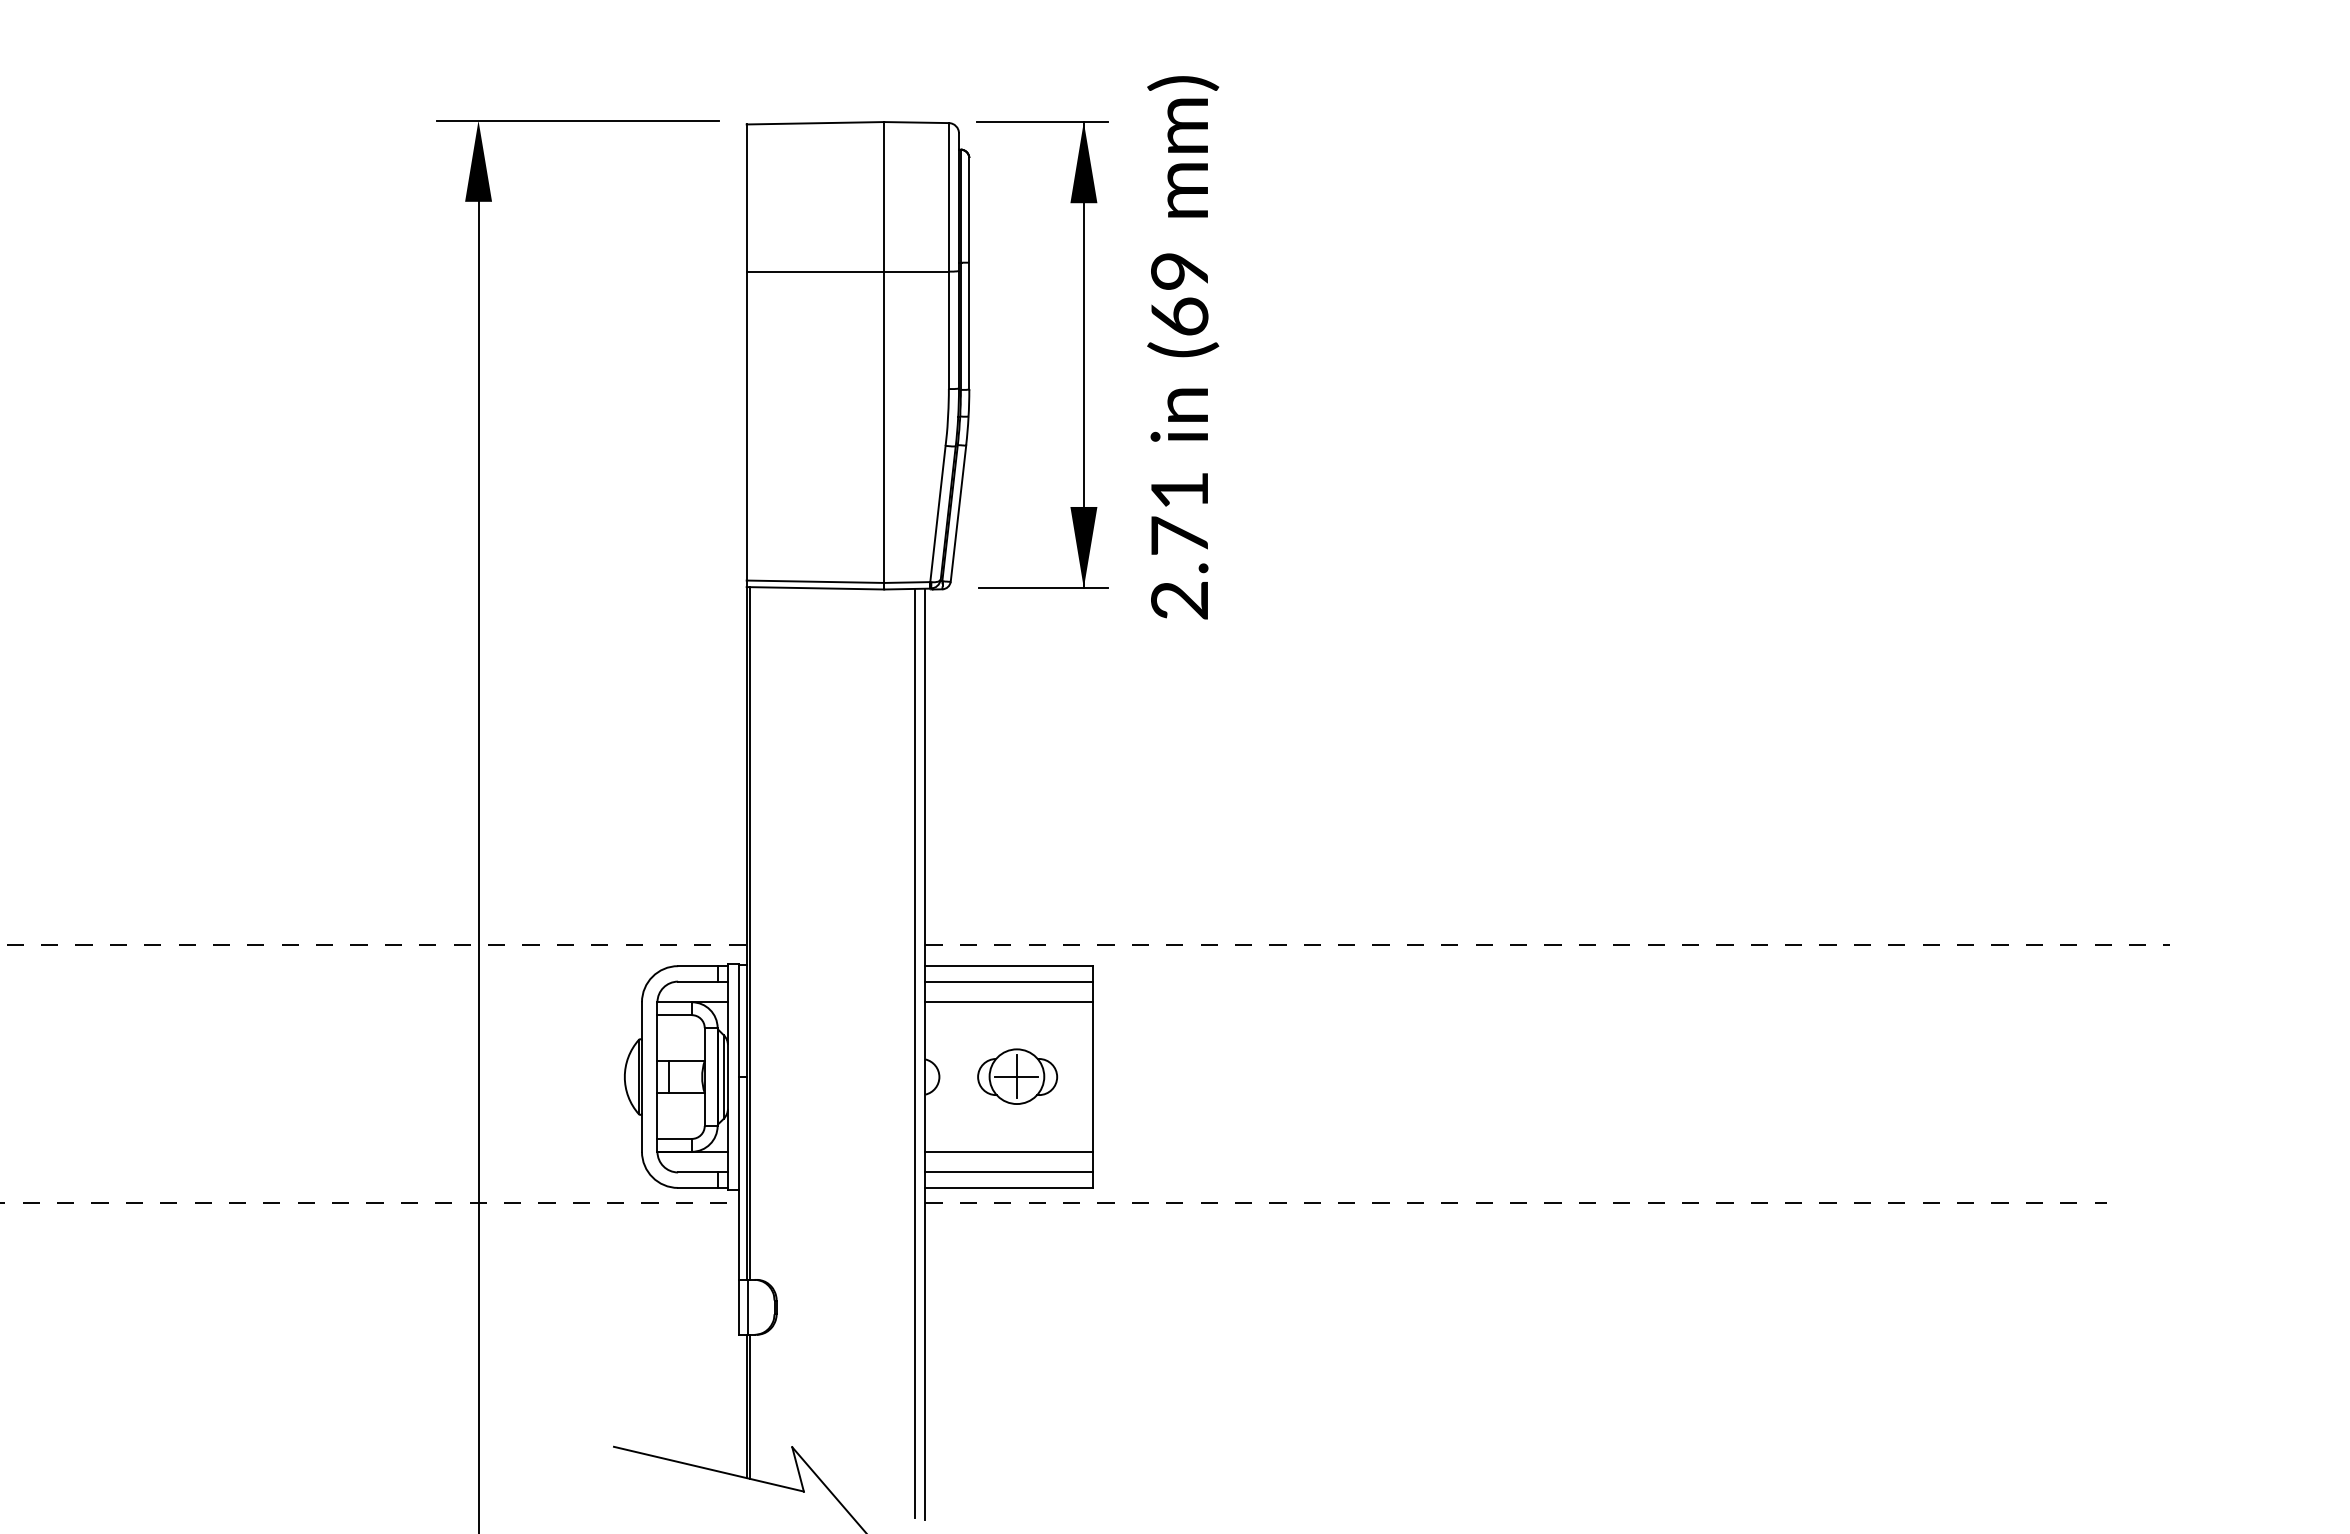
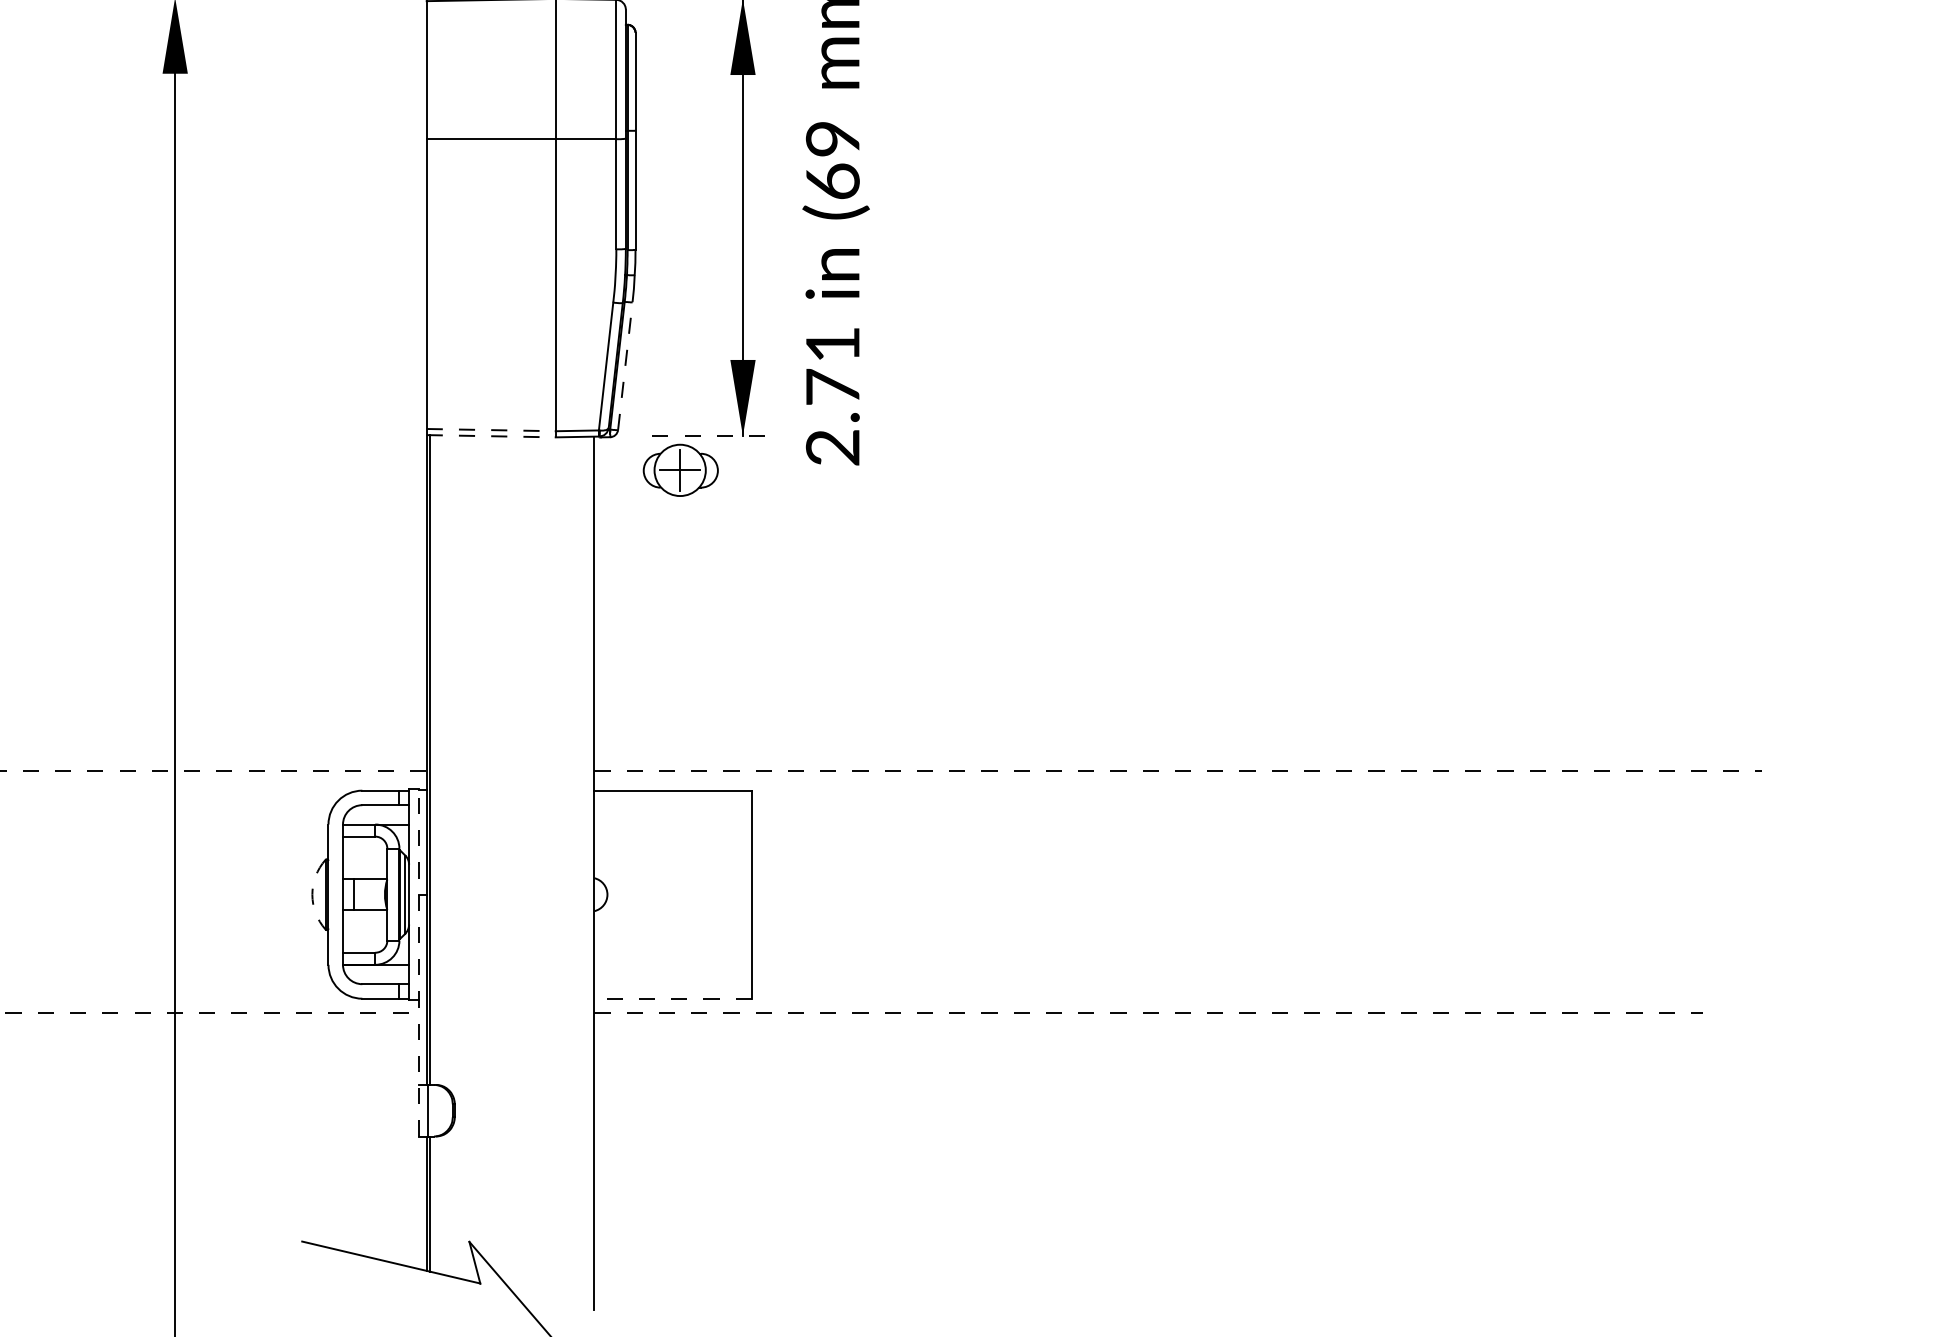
line: (958, 513) -> (625, 366), solid -> dashed
line: (815, 581) -> (491, 429), solid -> dashed
line: (815, 588) -> (491, 436), solid -> dashed
line: (1042, 588) -> (704, 436), solid -> dashed
line: (1009, 981) -> (673, 805), removed
line: (1009, 1002) -> (673, 824), removed
line: (915, 1052) -> (585, 871), removed
part: (1017, 1076) -> (680, 470), moved
arc: (624, 1077) -> (312, 895), solid -> dashed
line: (738, 1149) -> (419, 962), solid -> dashed
line: (1009, 1151) -> (673, 964), removed
line: (1009, 1172) -> (673, 984), removed
line: (1009, 1187) -> (673, 998), solid -> dashed

